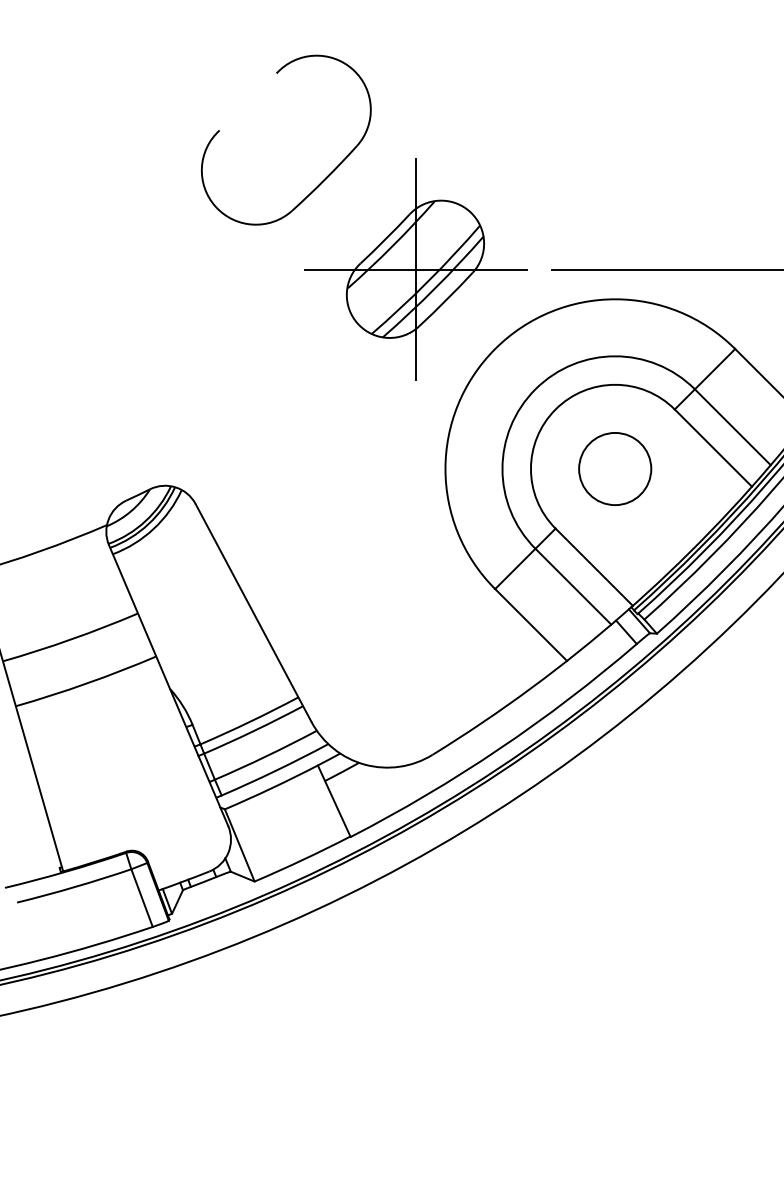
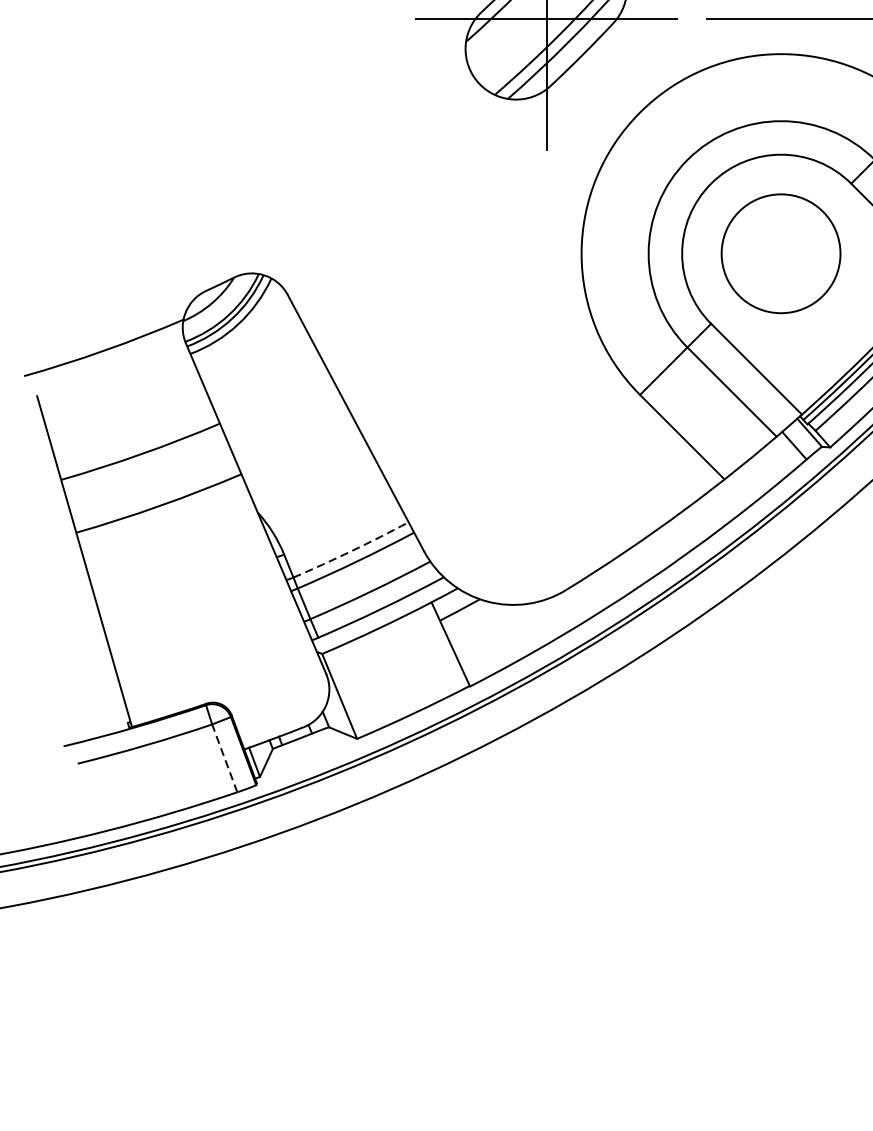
circle: (615, 468) -> (781, 253), size x1.4
arc: (249, 721) -> (351, 550), solid -> dashed
line: (142, 898) -> (225, 758), solid -> dashed

